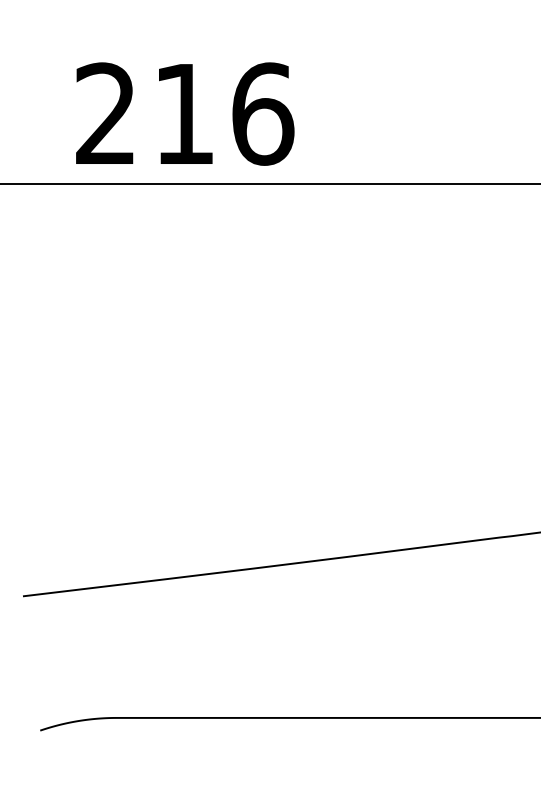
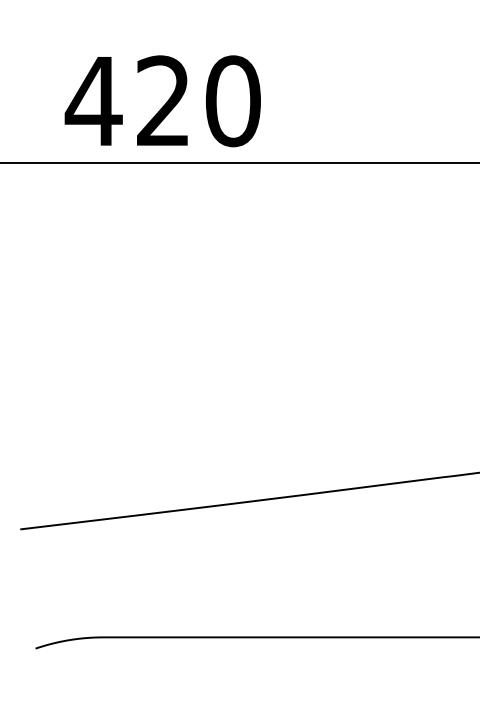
text: (183, 113) -> (162, 100), 216 -> 420

